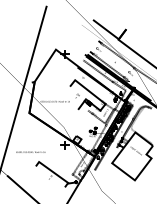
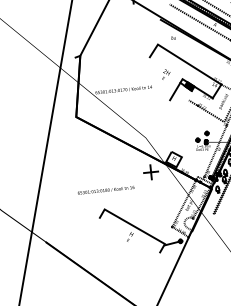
text: (30, 151) -> (105, 188), moved

